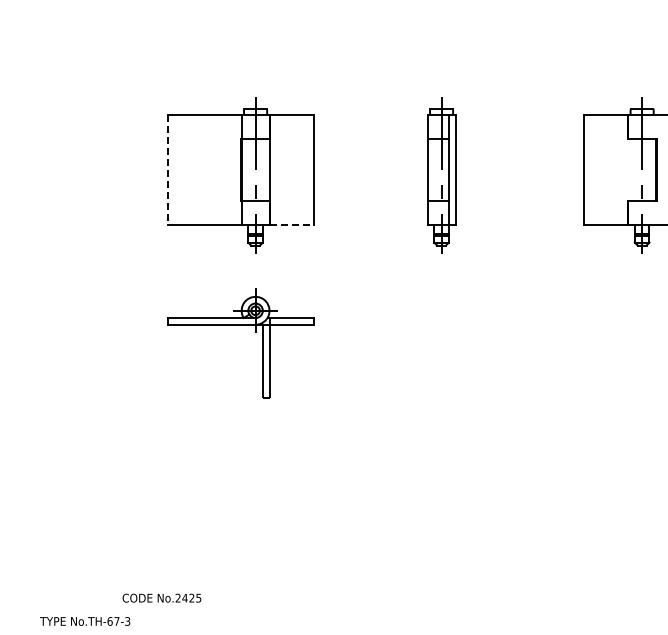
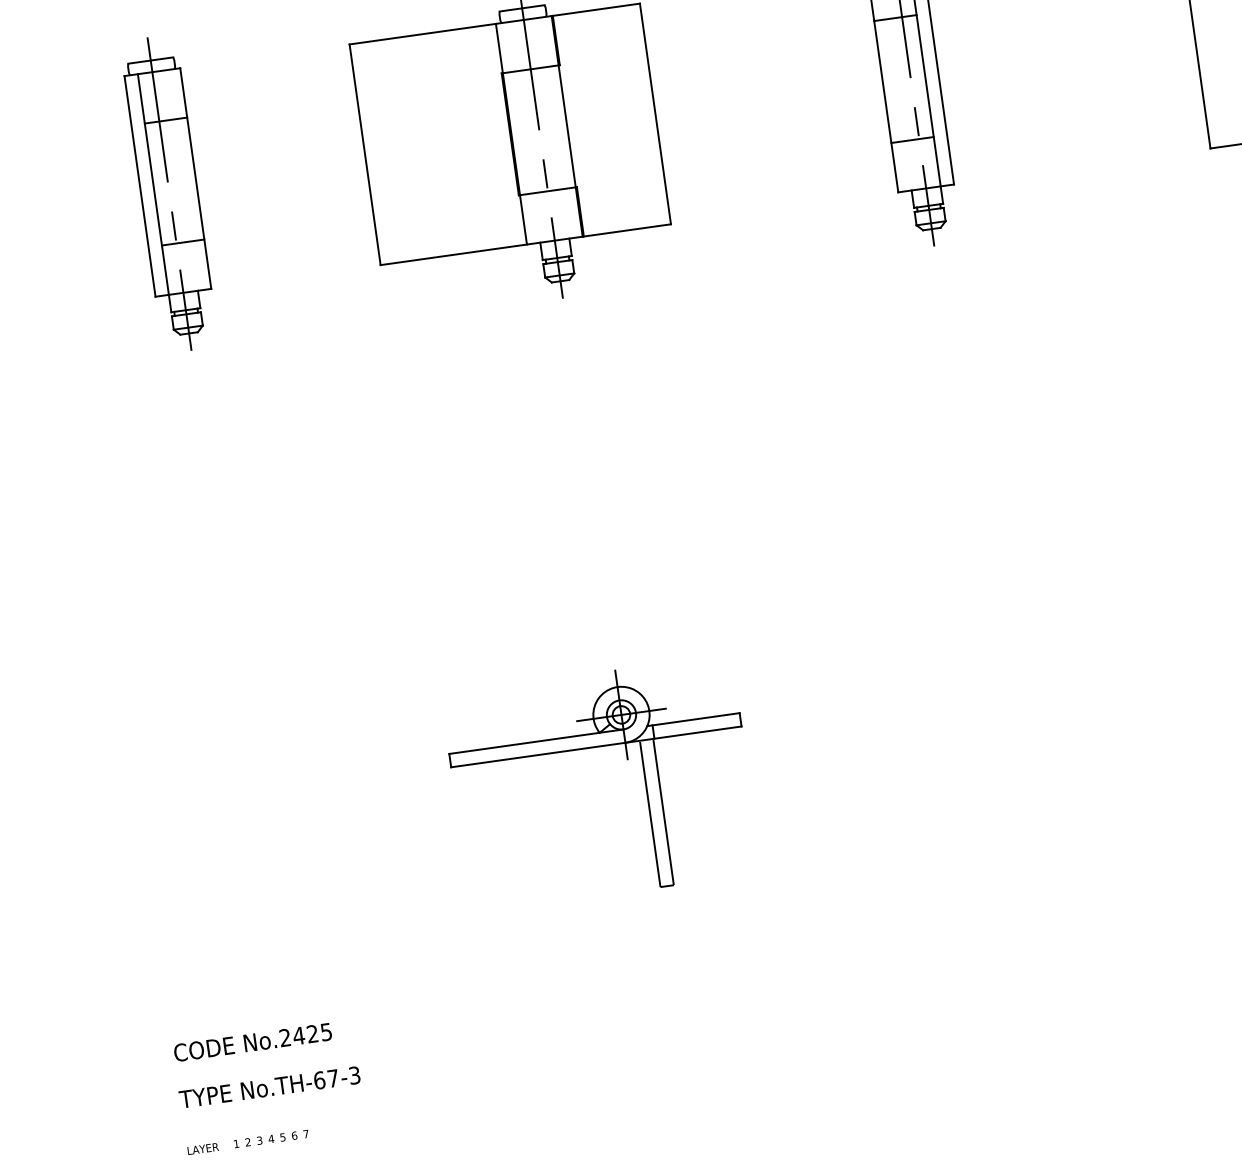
line: (168, 170) -> (365, 155), dashed -> solid
part: (69, 175) -> (169, 193), added
line: (291, 225) -> (626, 231), dashed -> solid
part: (240, 325) -> (595, 748), moved
text: (161, 597) -> (251, 1041), moved
text: (85, 621) -> (270, 1087), moved

